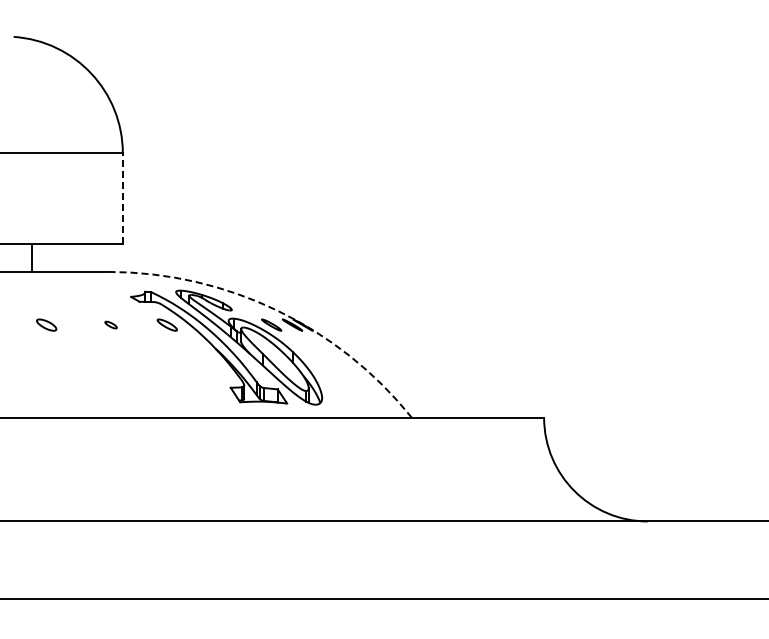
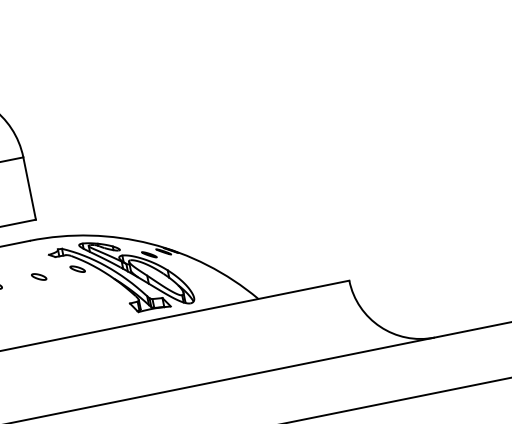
line: (122, 198) -> (29, 188), dashed -> solid
arc: (276, 310) -> (150, 244), dashed -> solid
part: (110, 324) -> (38, 276), size x1.67

